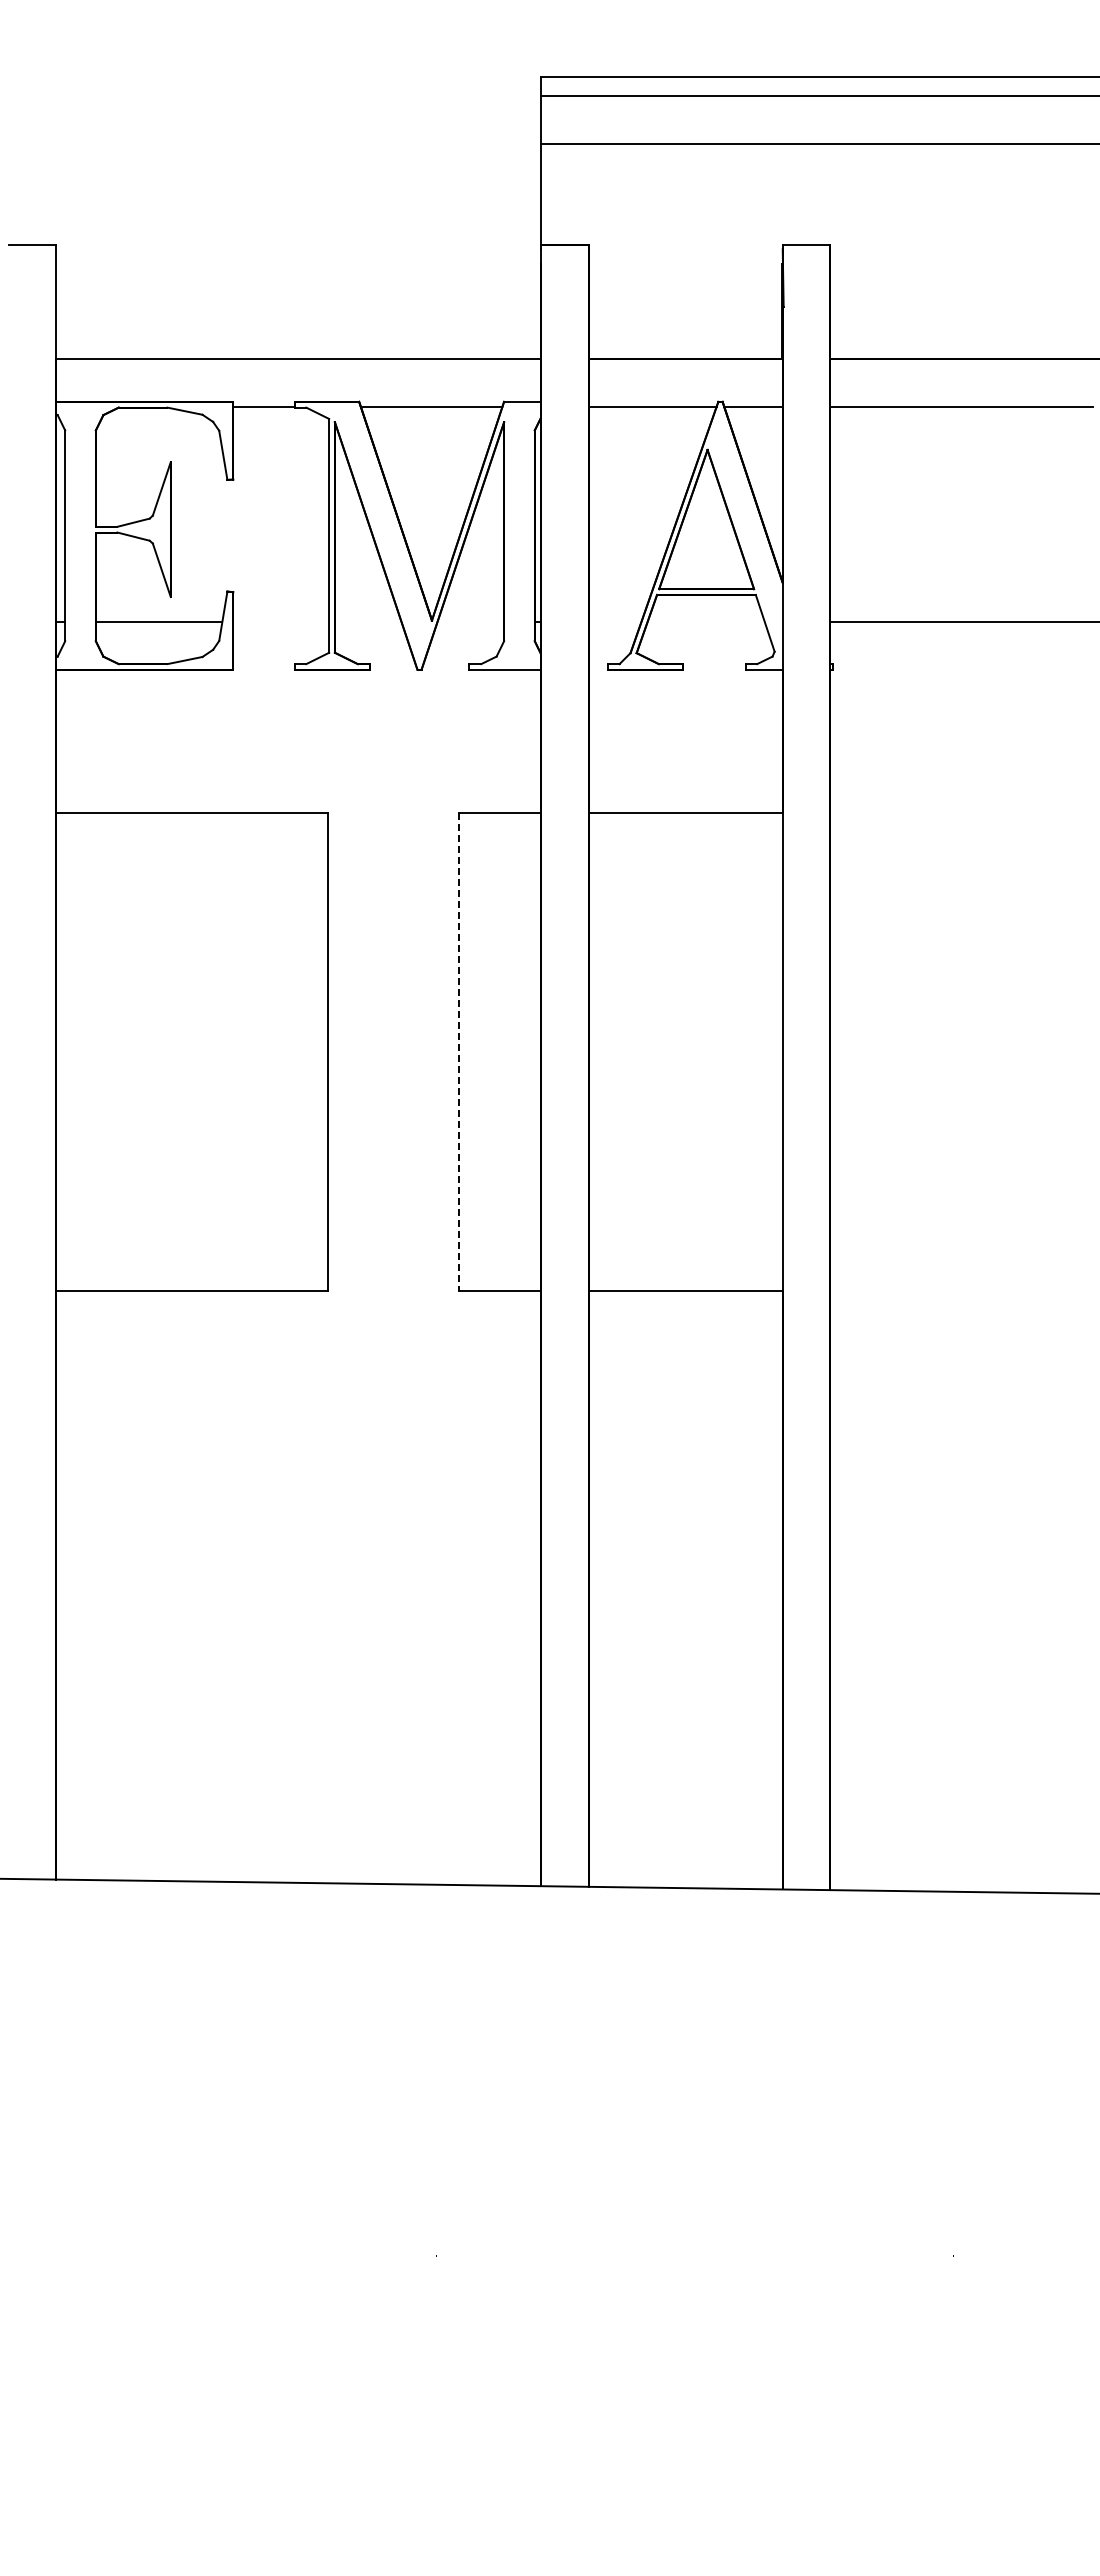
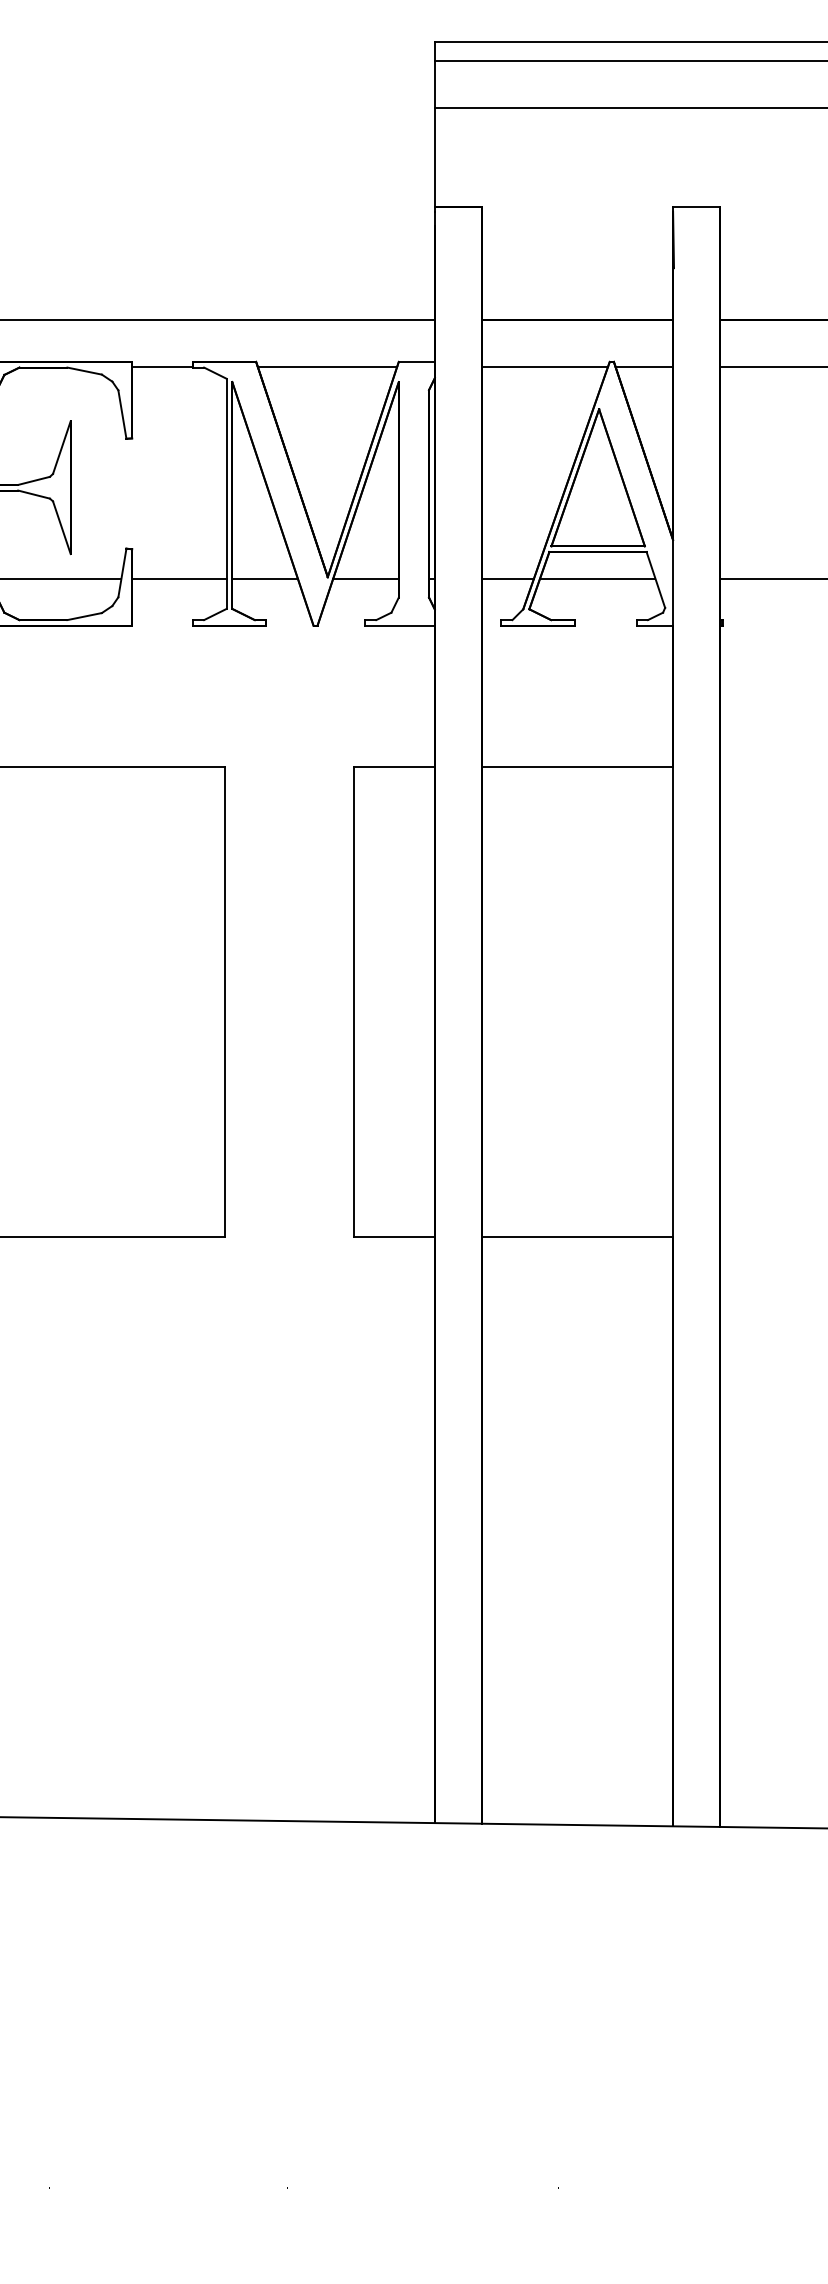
line: (281, 622) -> (179, 579), added
line: (368, 622) -> (265, 579), added
line: (470, 622) -> (365, 579), added
line: (614, 622) -> (507, 579), added
line: (705, 622) -> (597, 579), added
line: (459, 1052) -> (354, 1002), dashed -> solid

